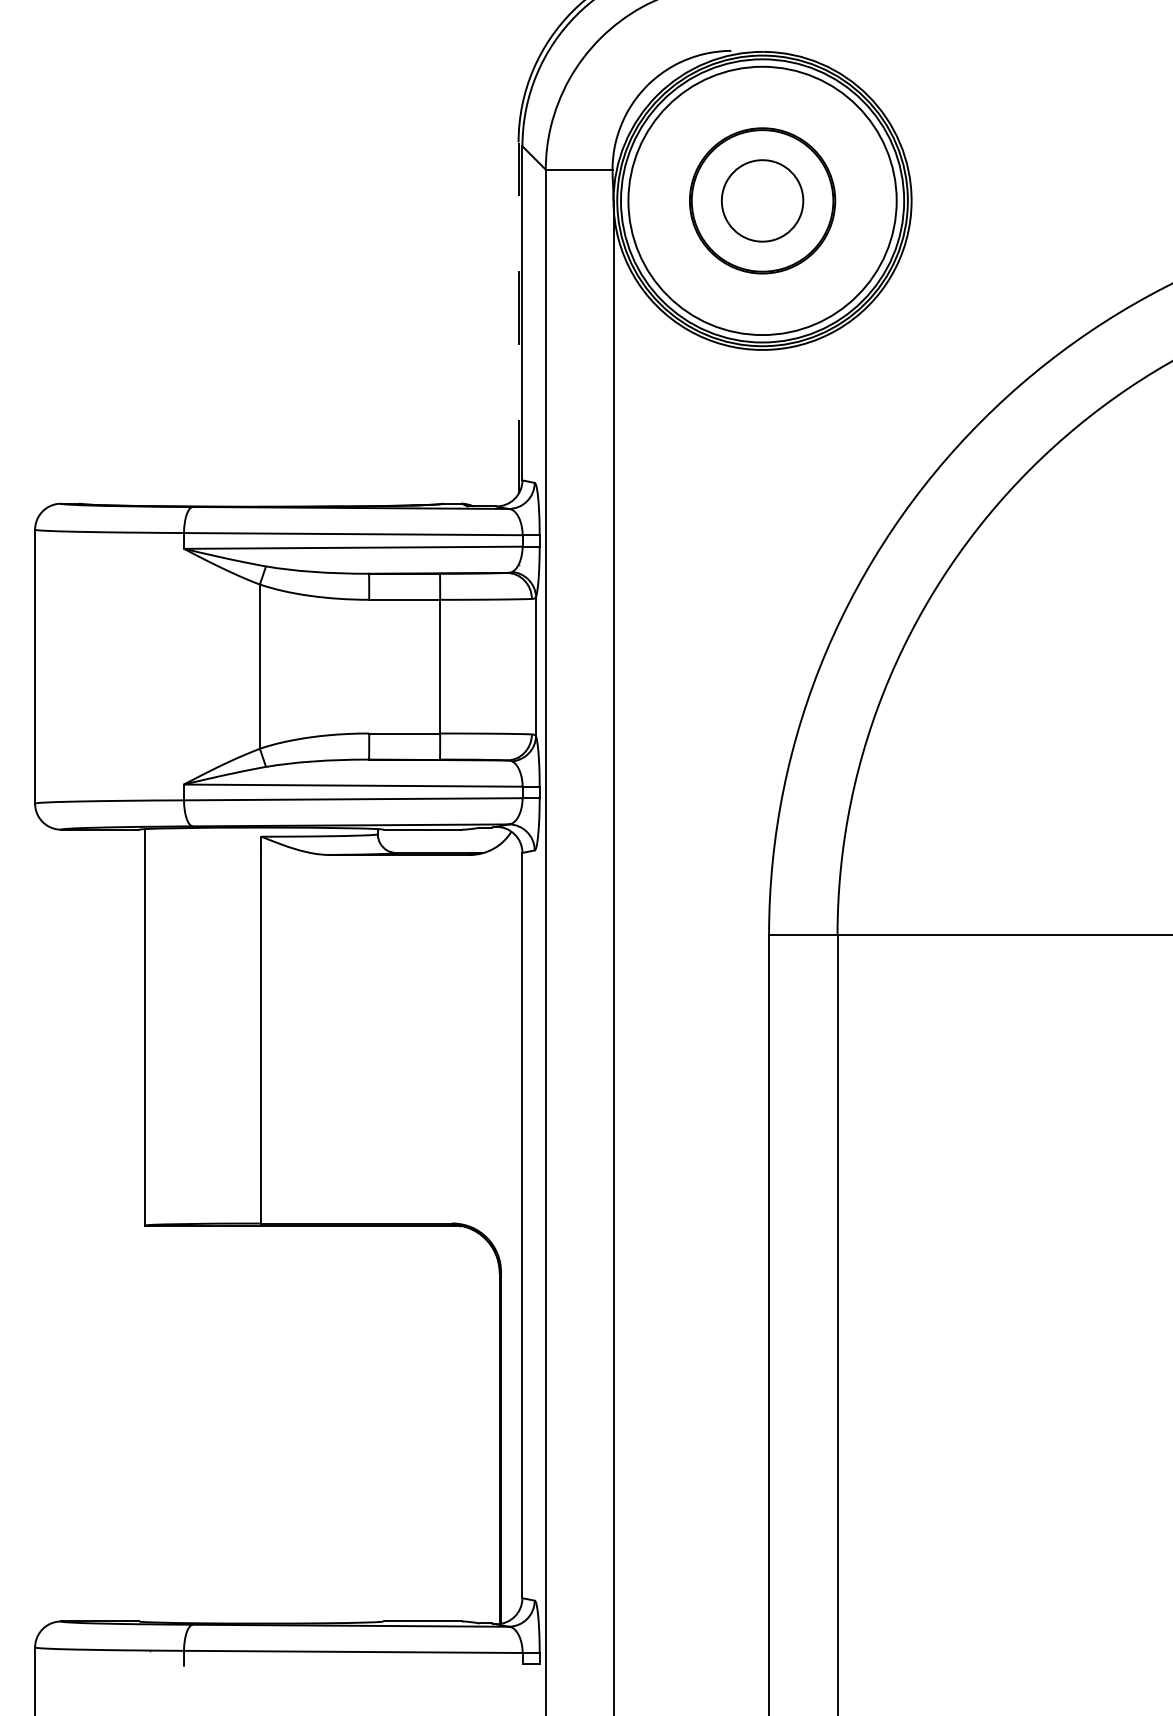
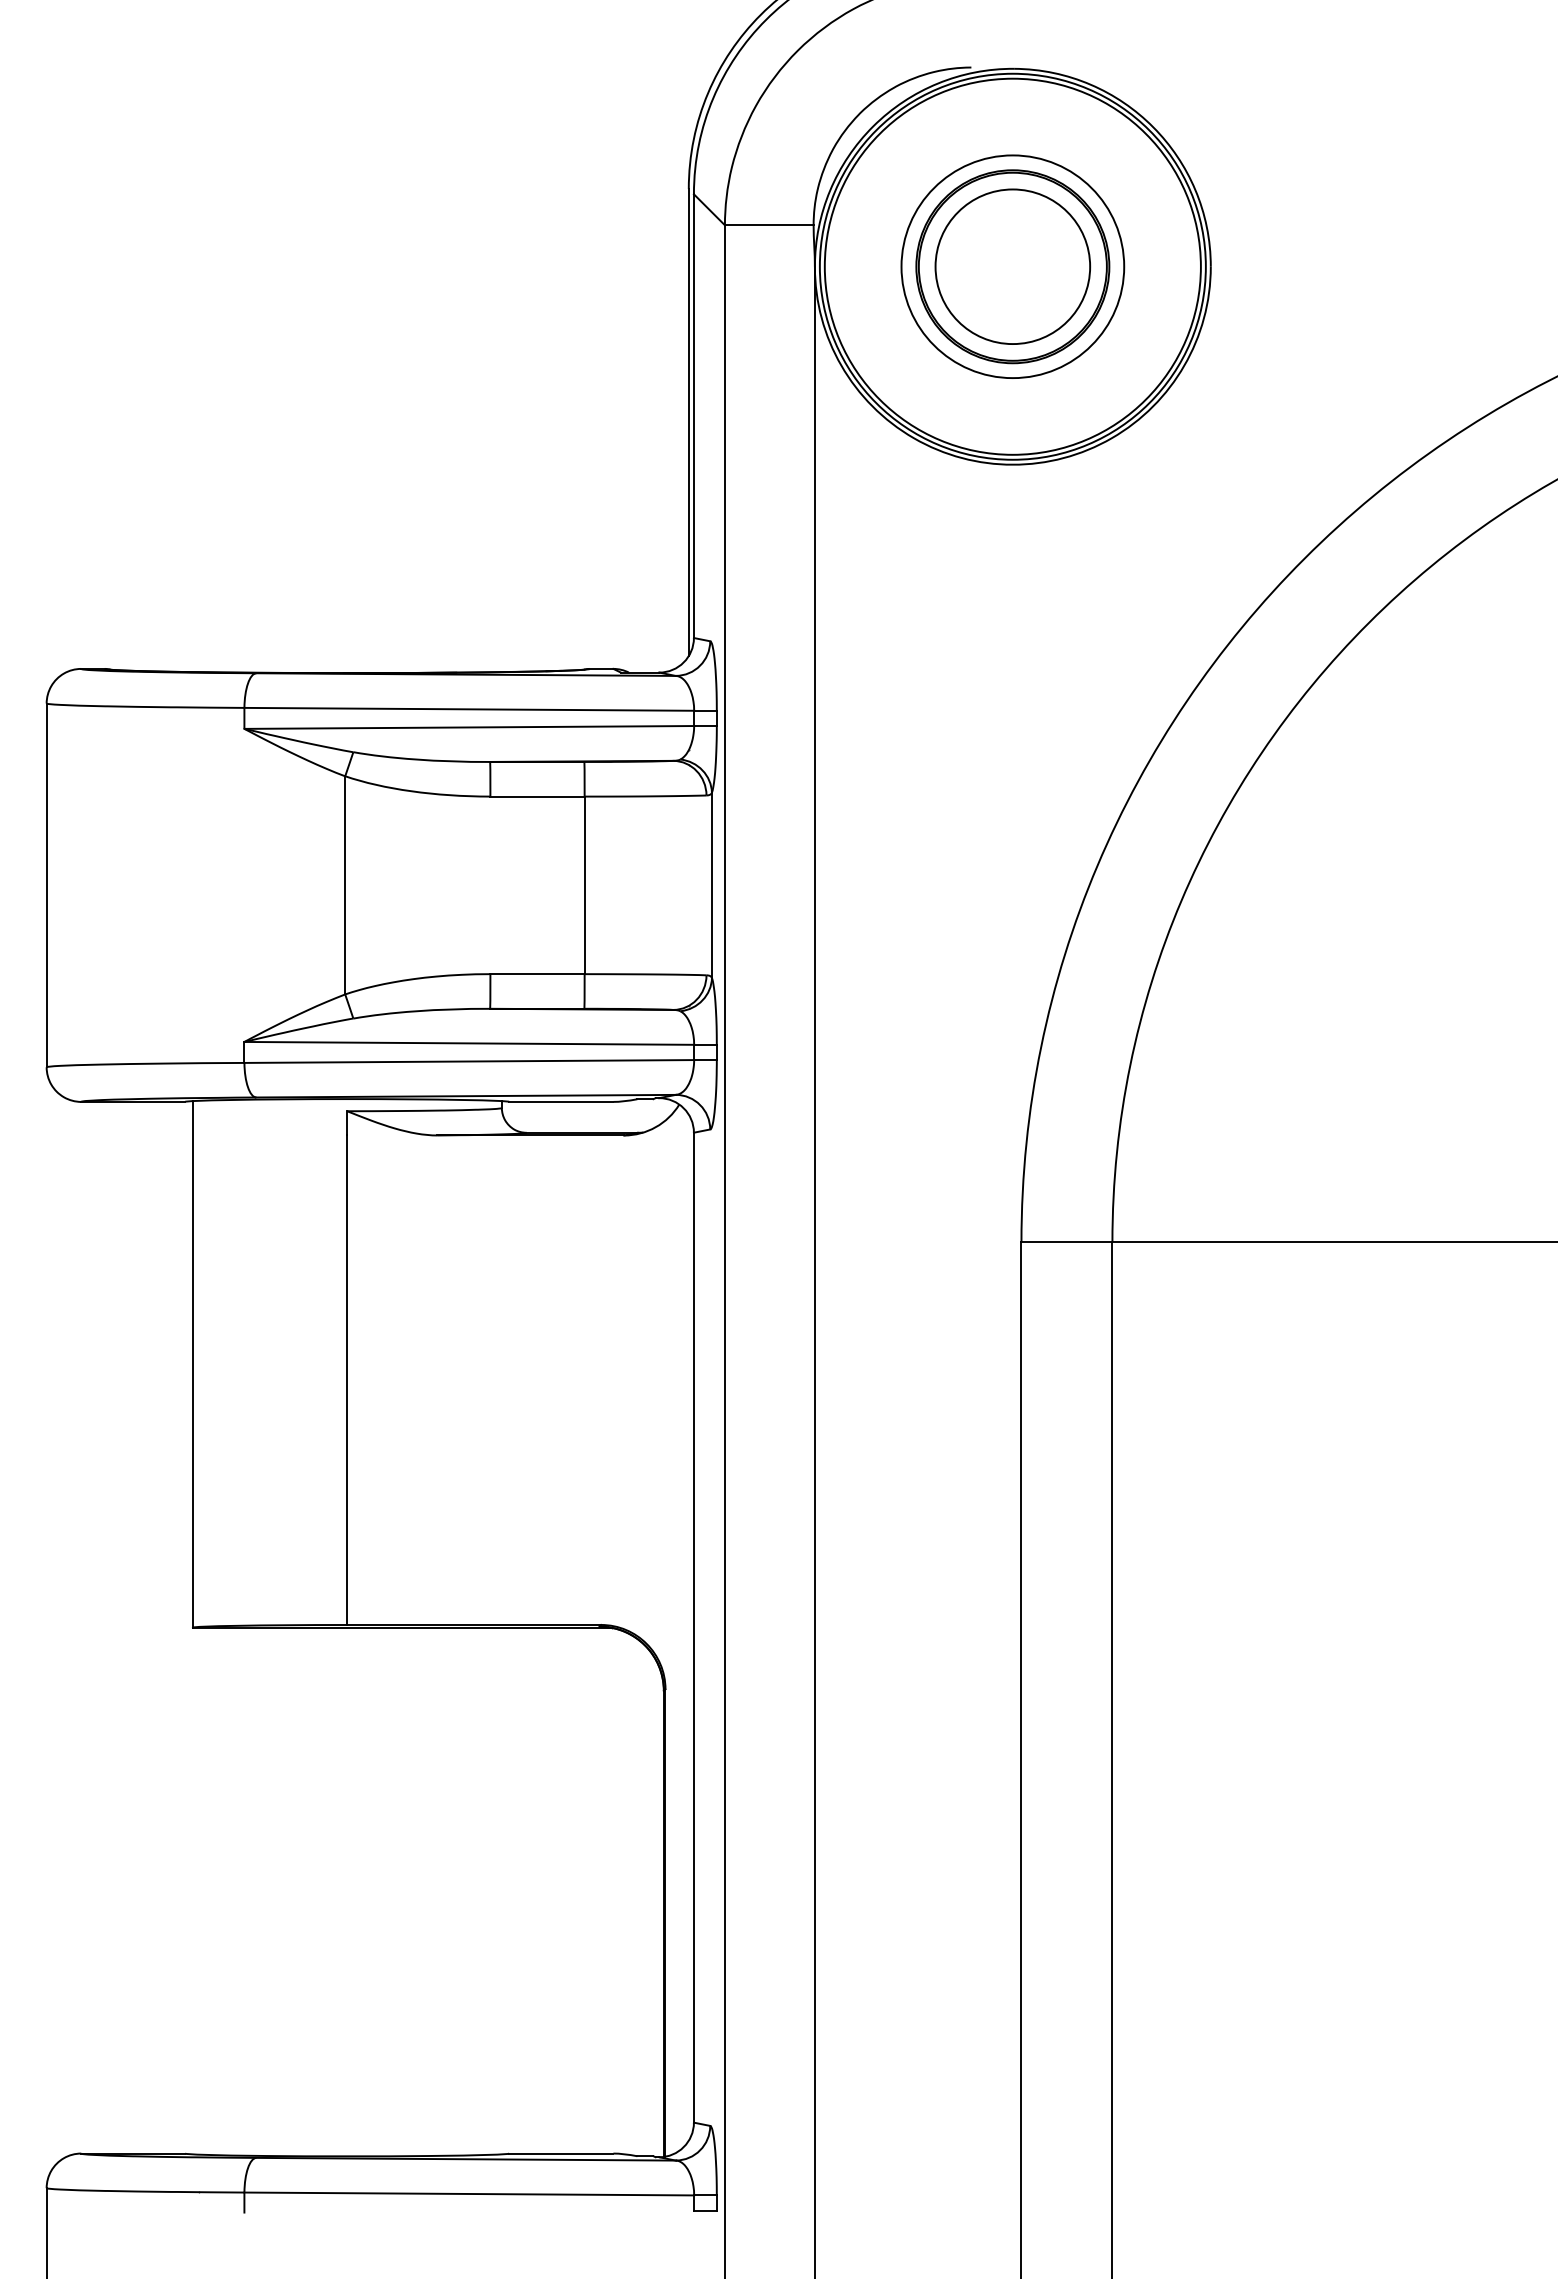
circle: (762, 200) -> (1012, 266), size x0.62
circle: (762, 200) -> (1012, 266), size x1.43
line: (518, 318) -> (688, 422), dashed -> solid

